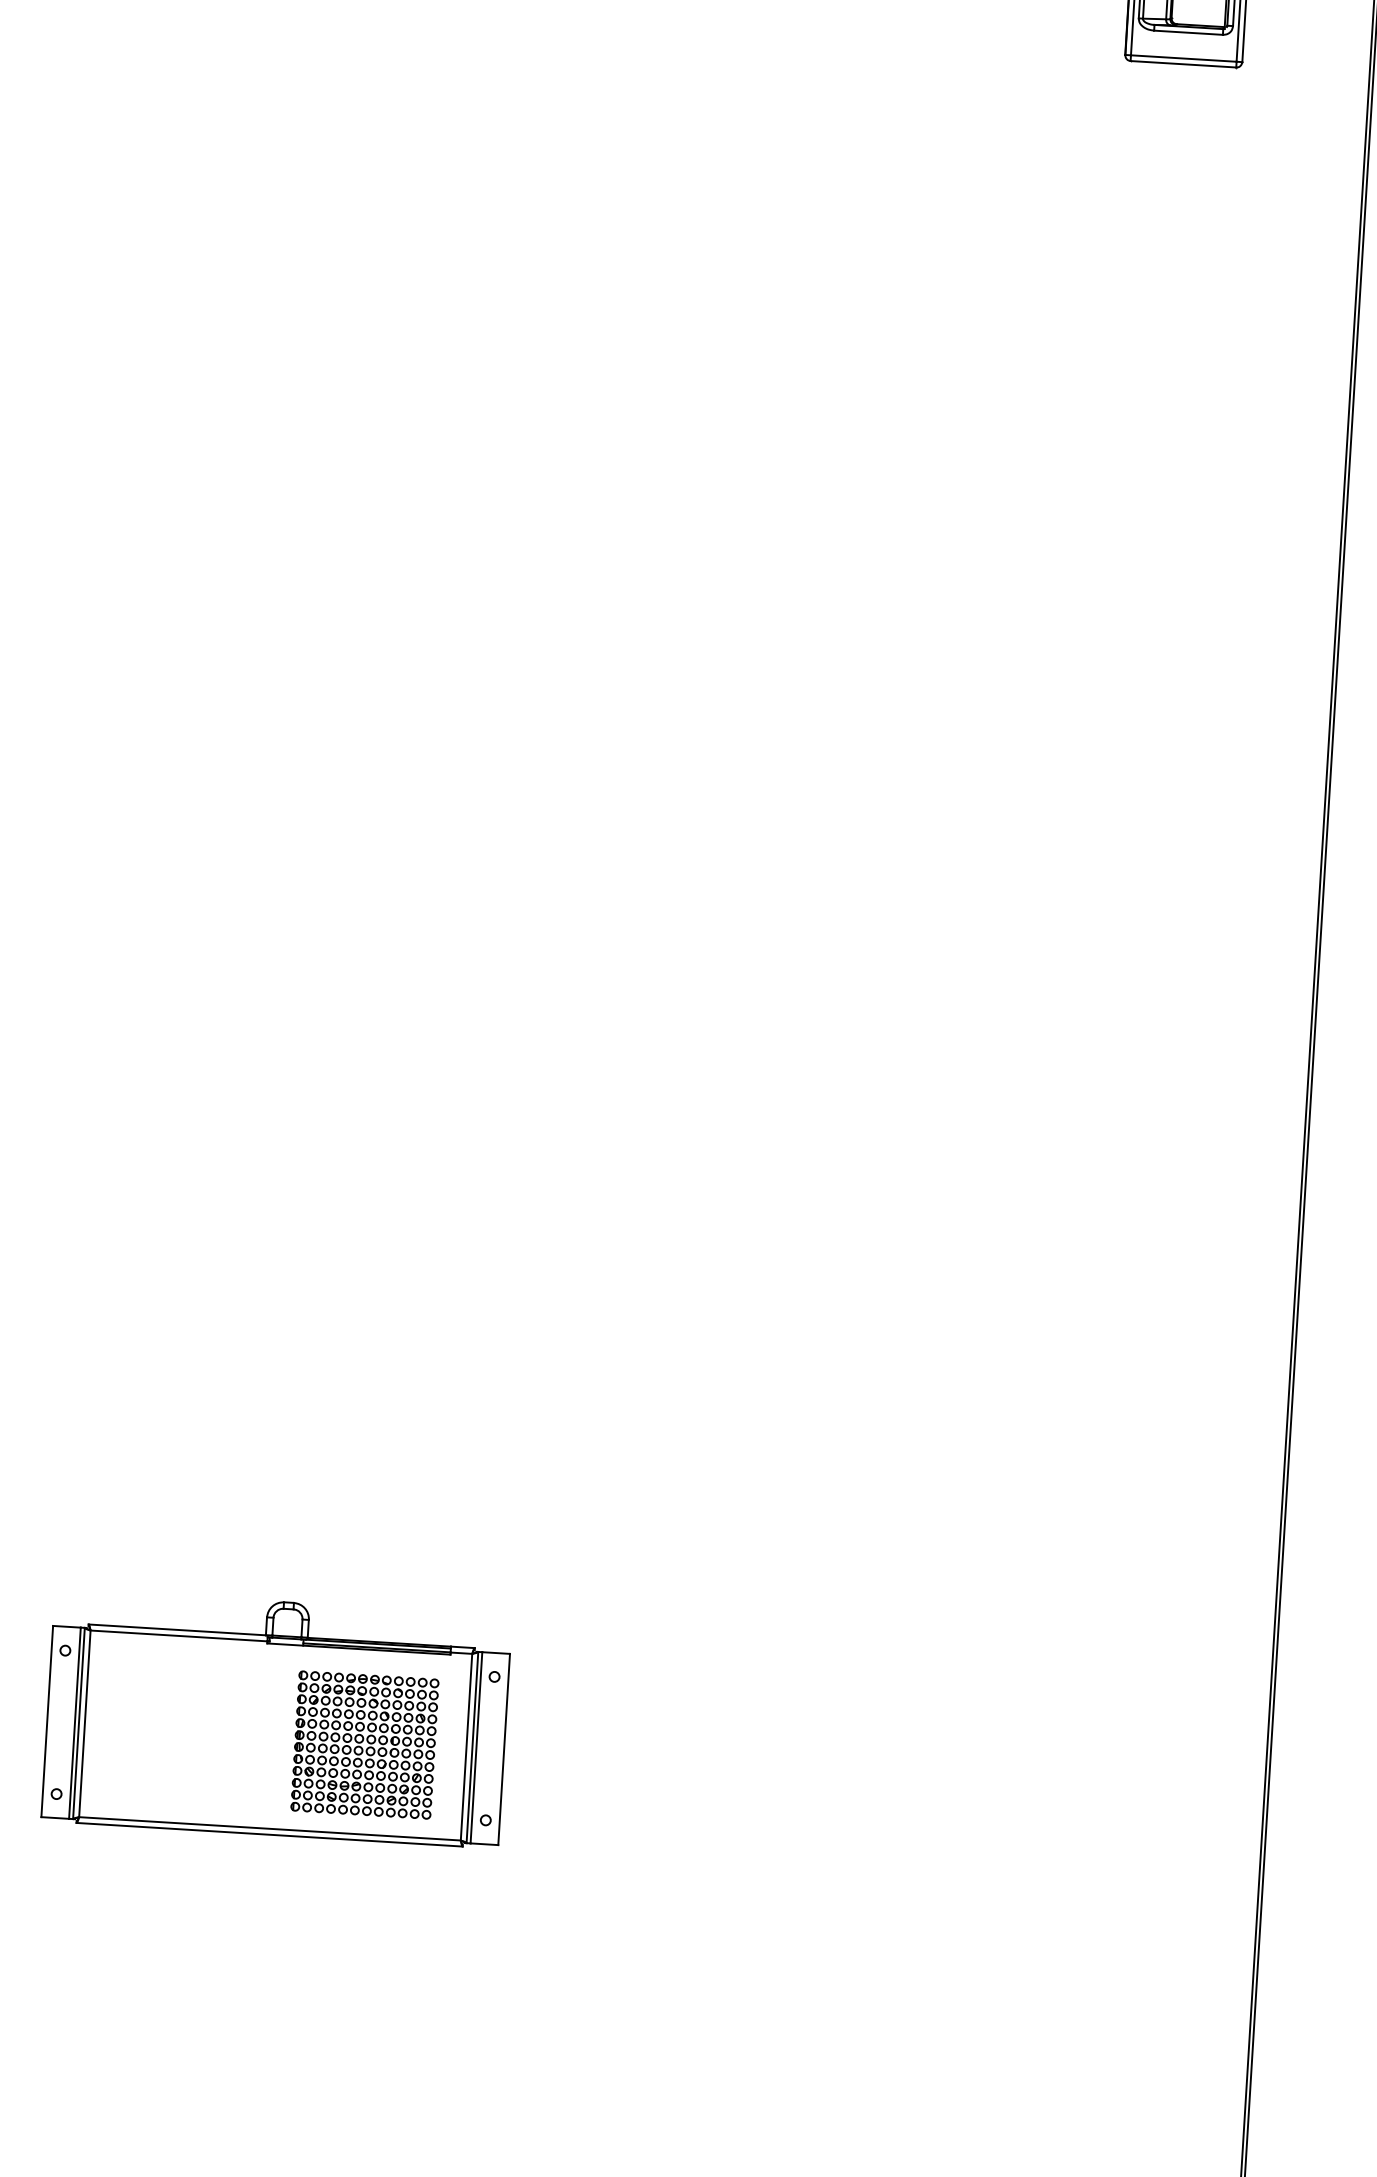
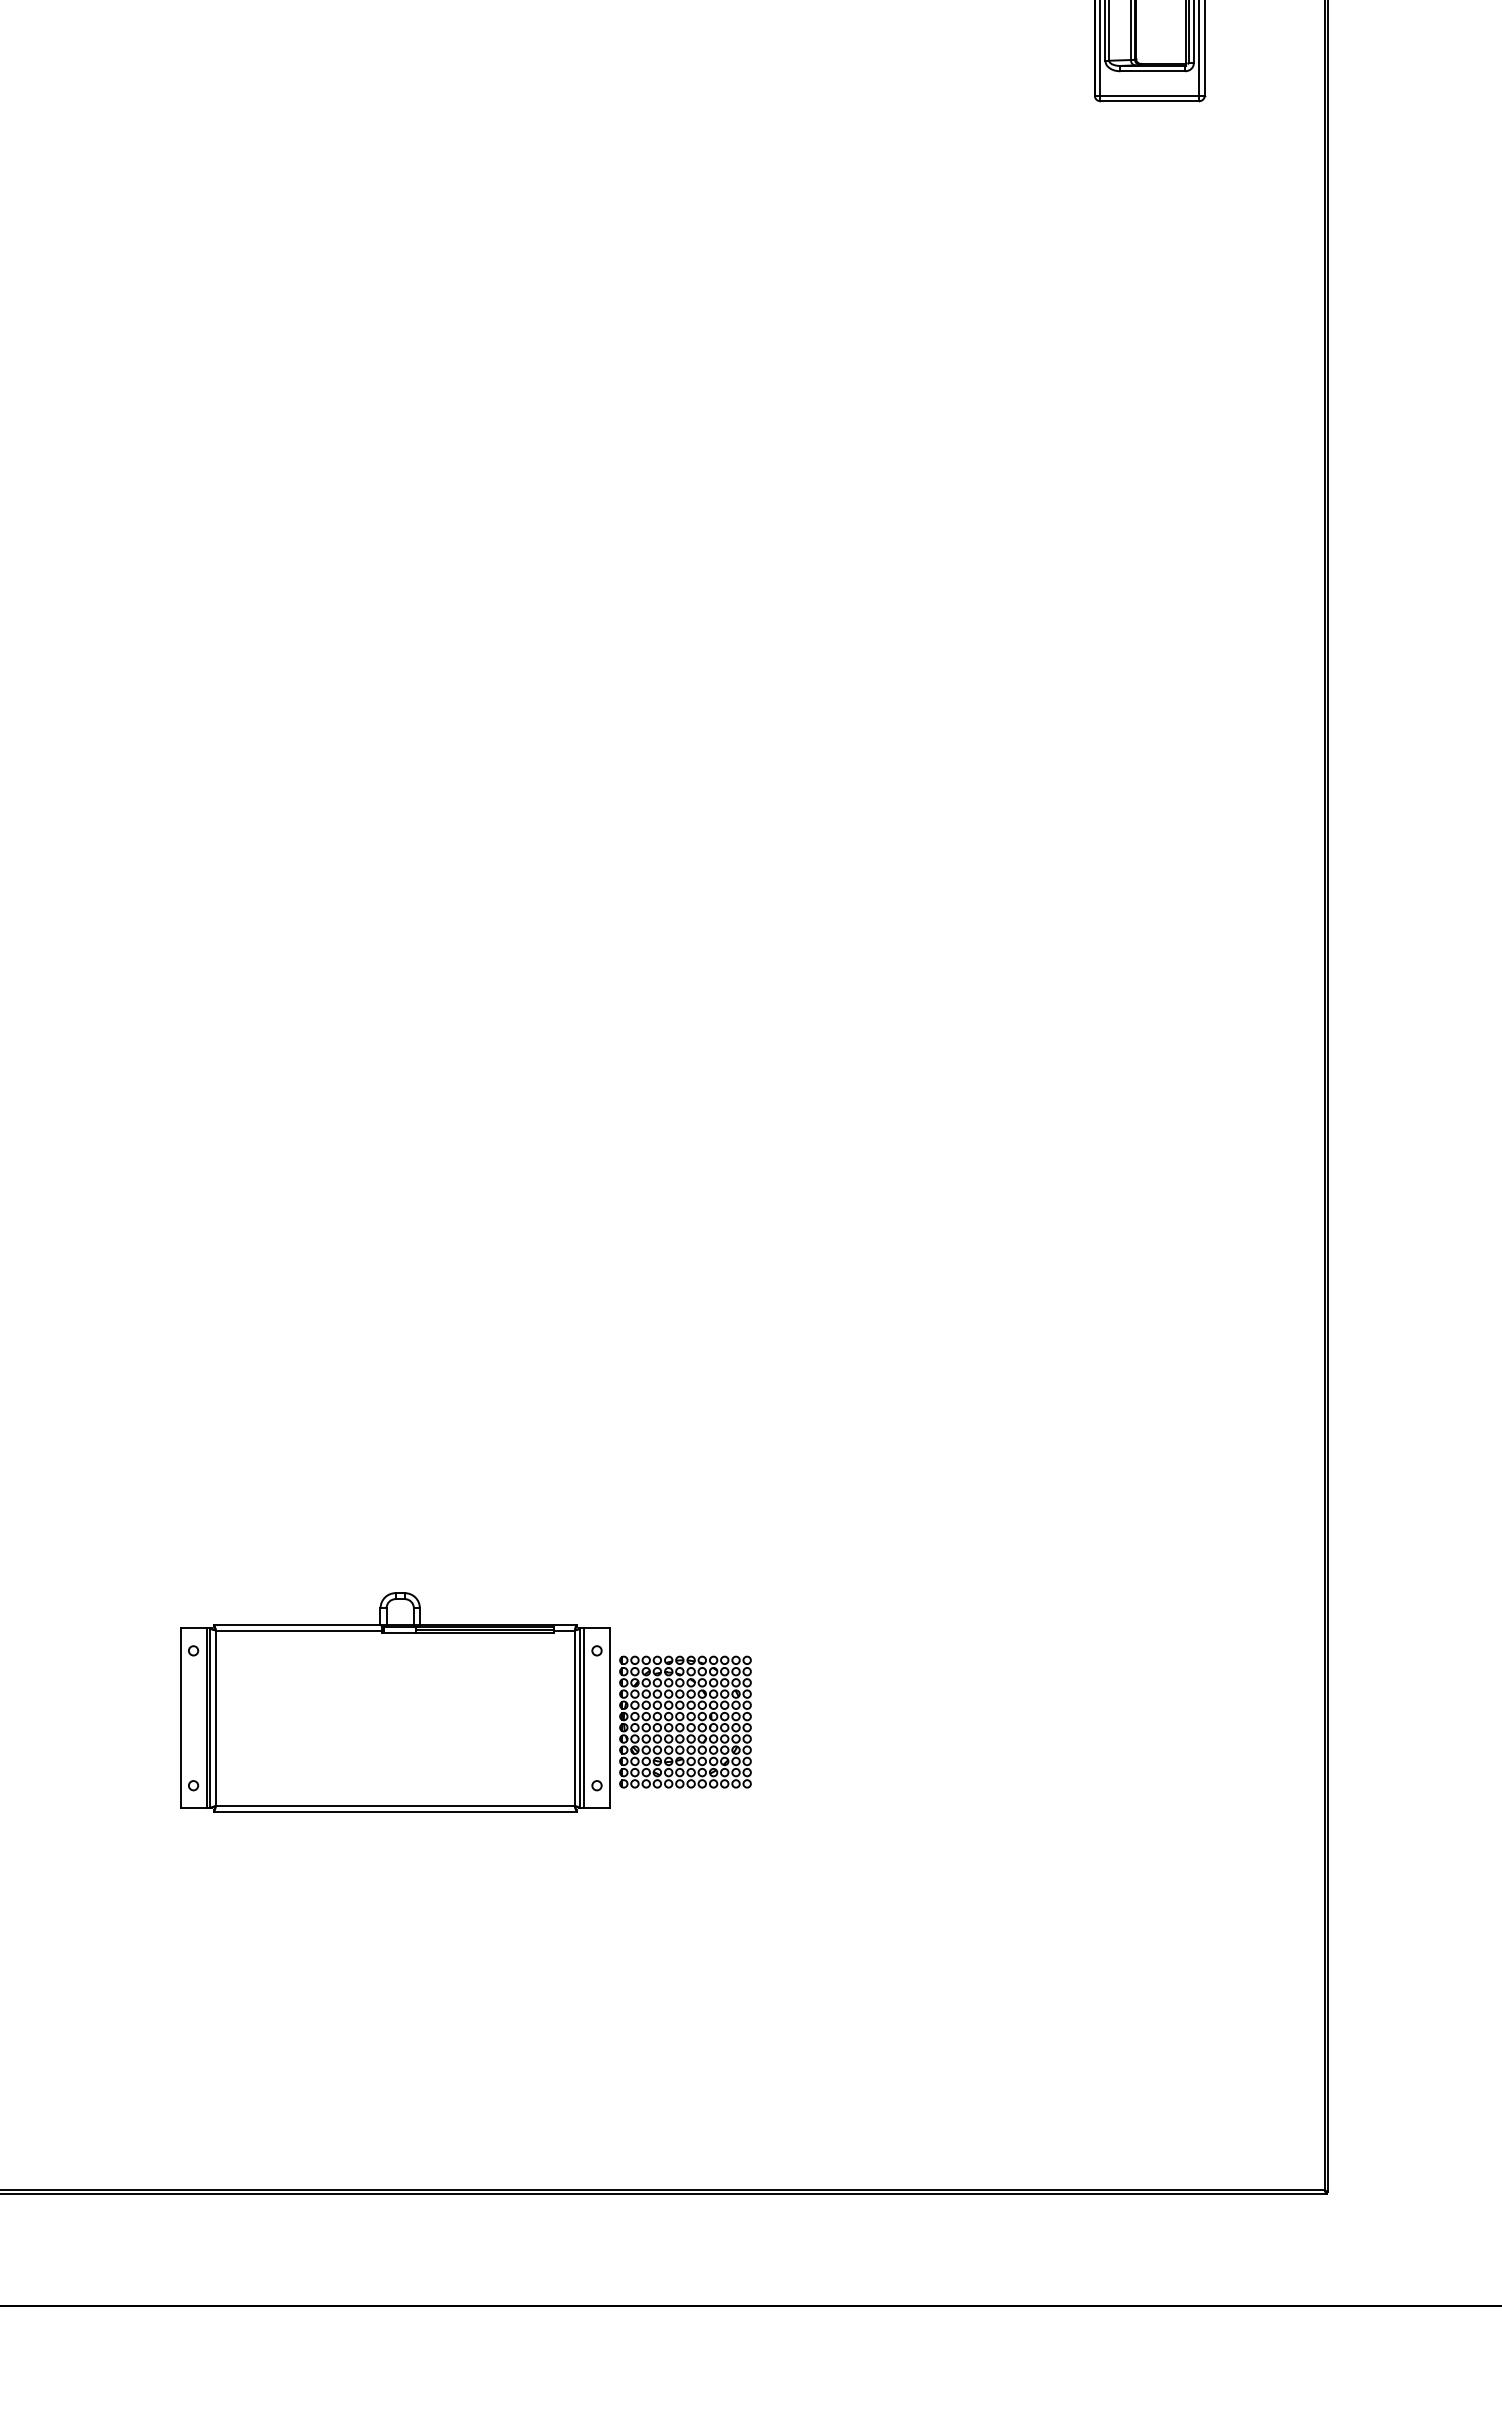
part: (364, 1744) -> (685, 1721), moved

